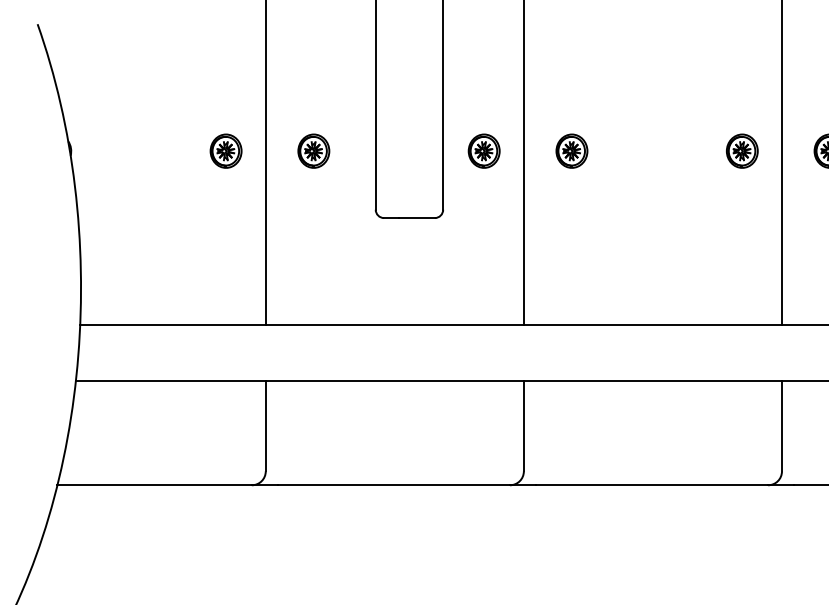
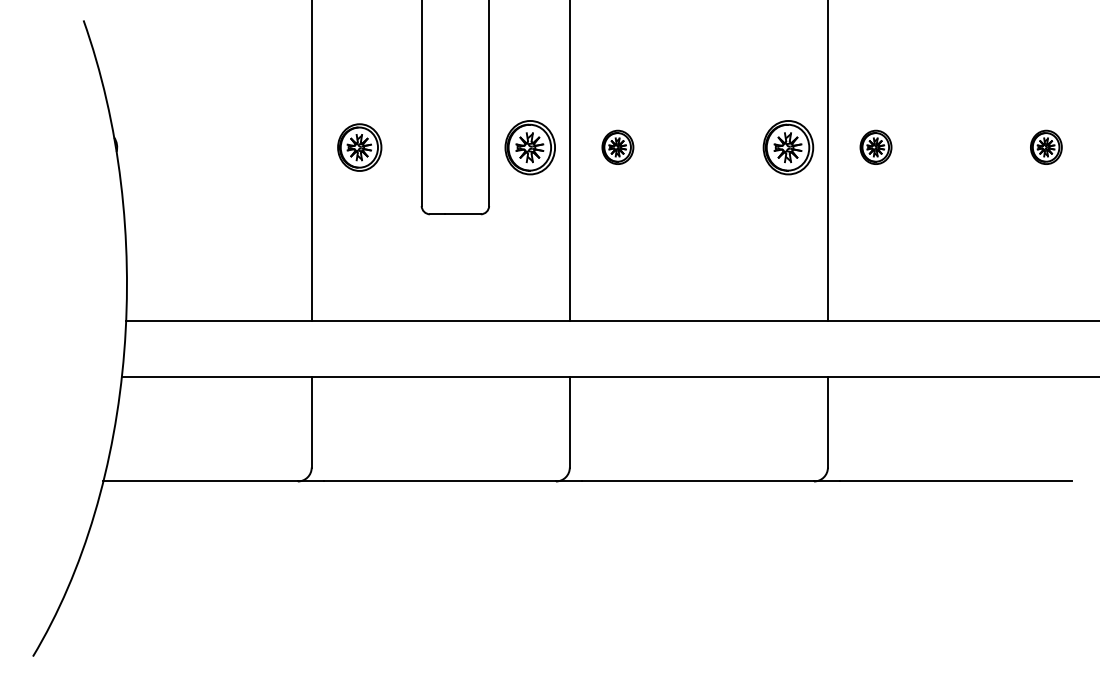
part: (225, 150) -> (271, 146), removed
part: (313, 150) -> (359, 146), size x1.4
part: (483, 150) -> (529, 146), size x1.6
part: (741, 150) -> (787, 146), size x1.6

